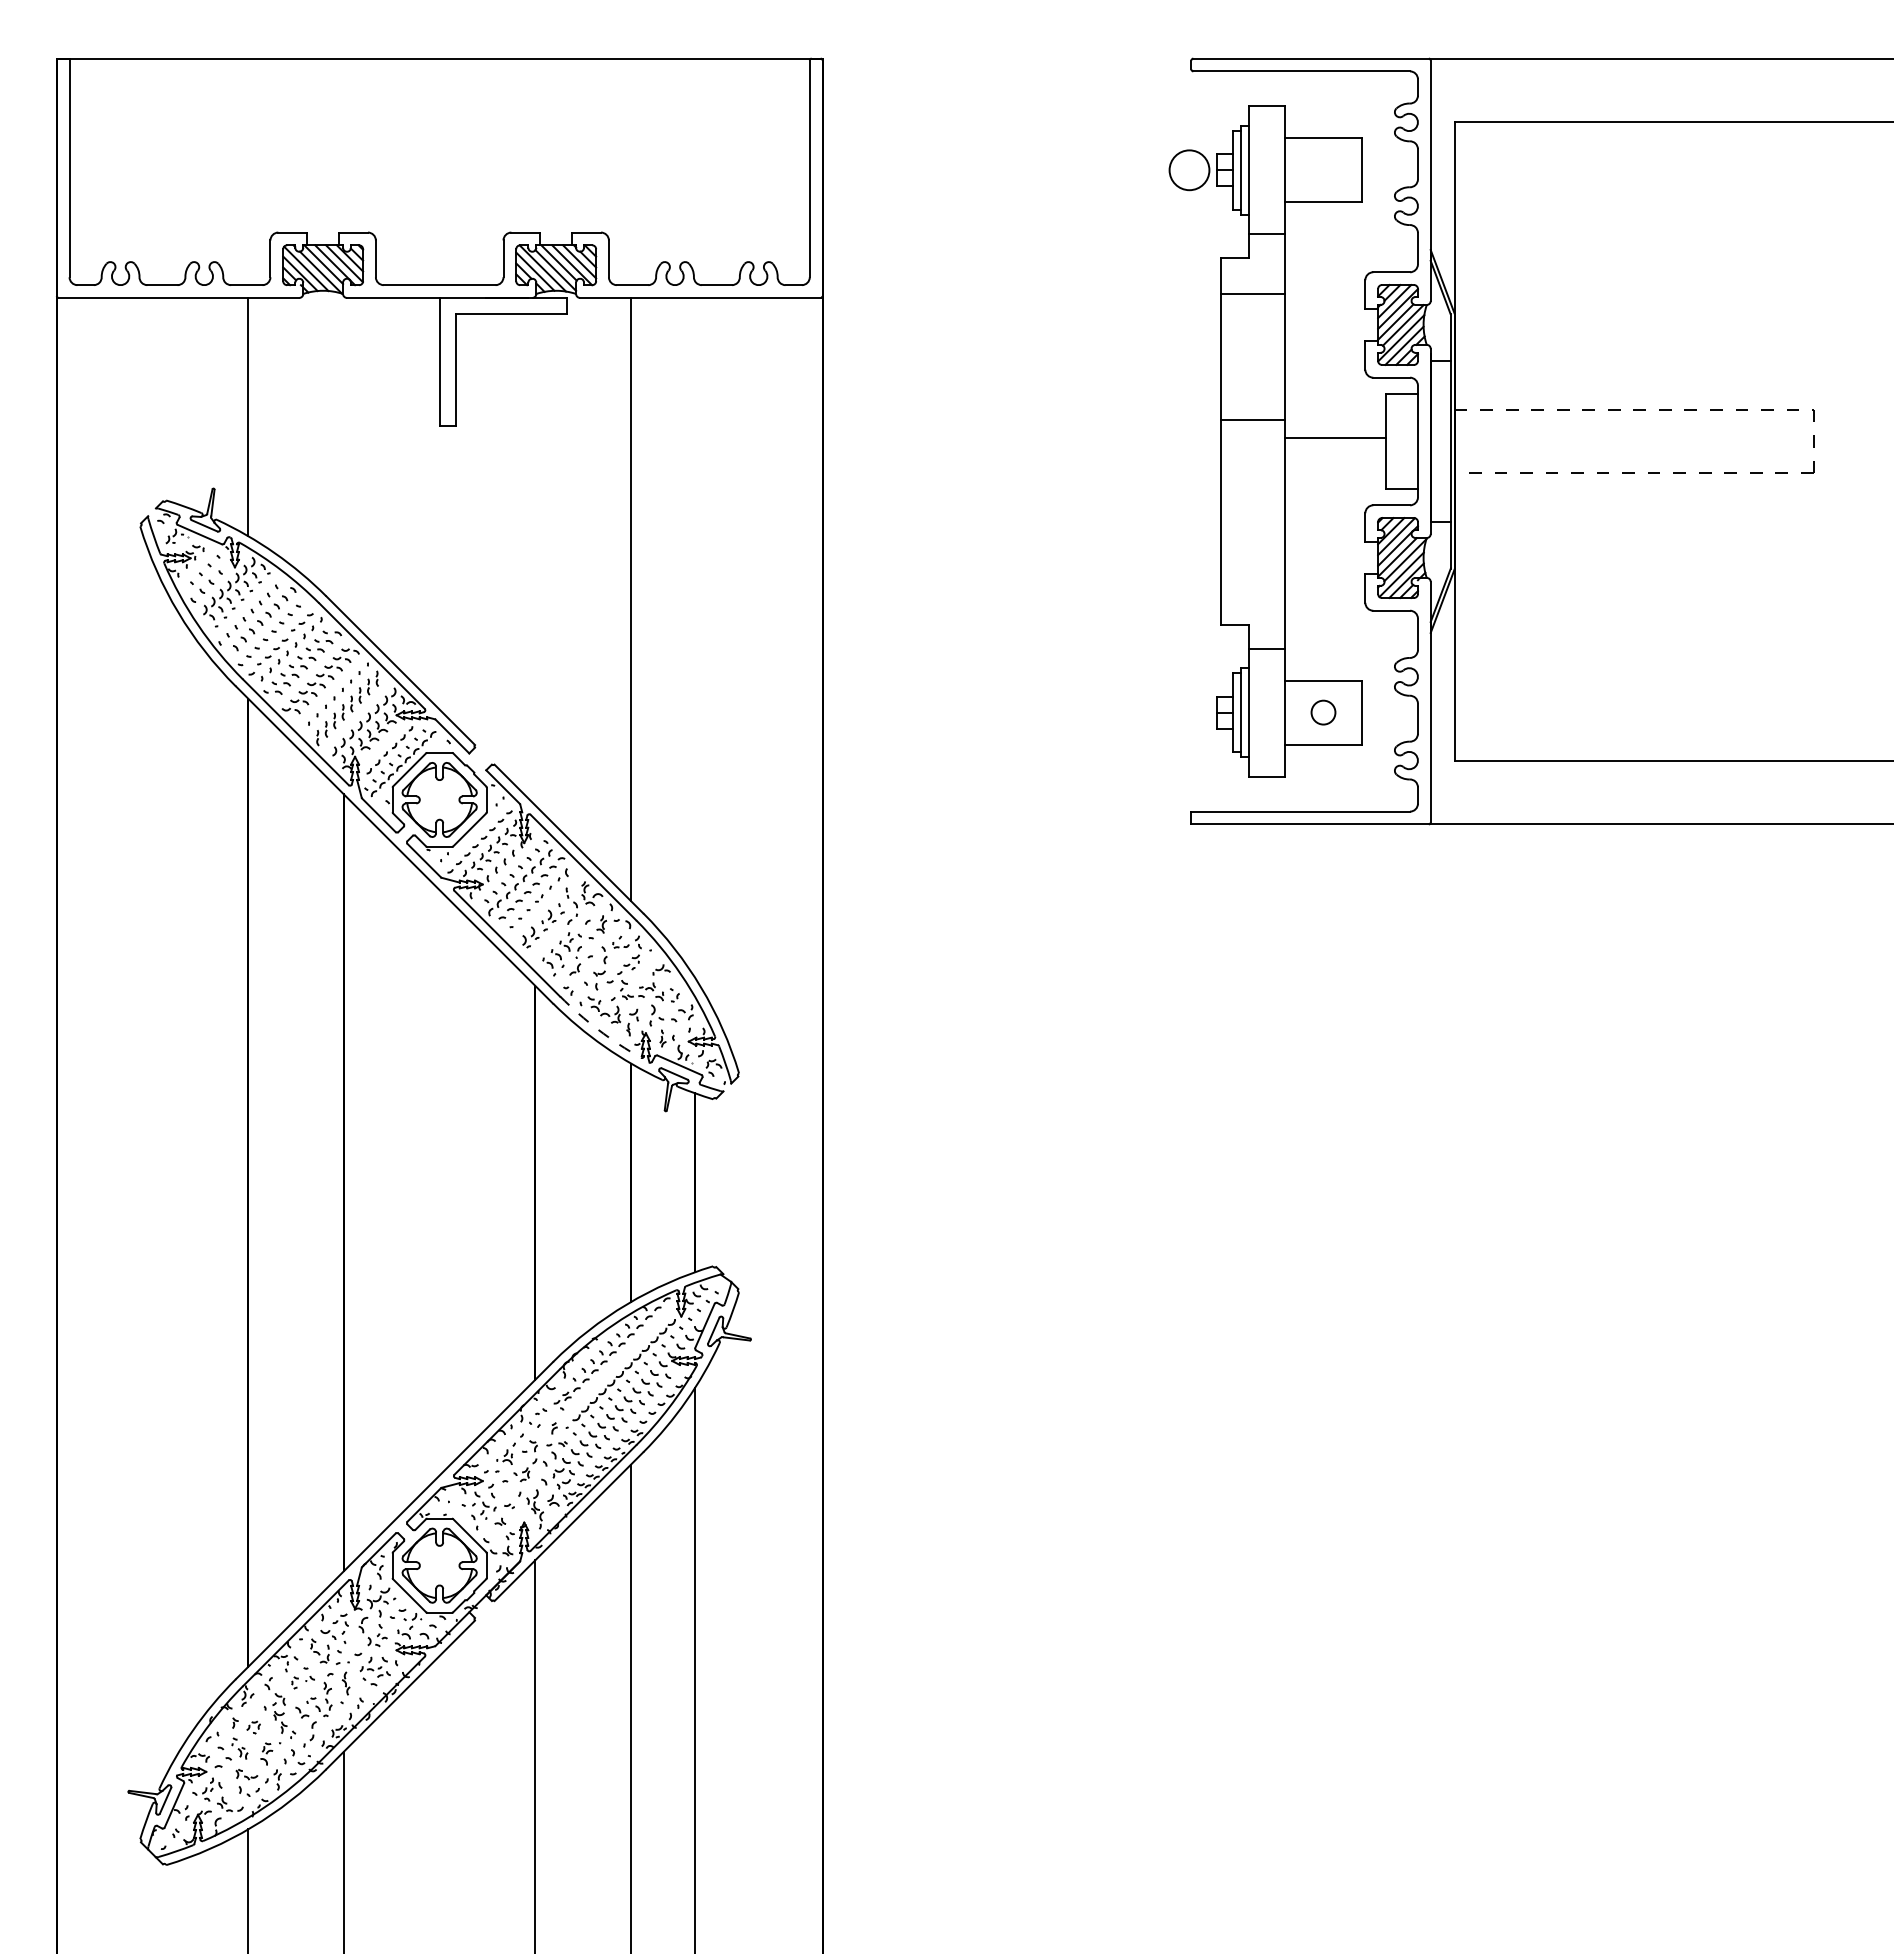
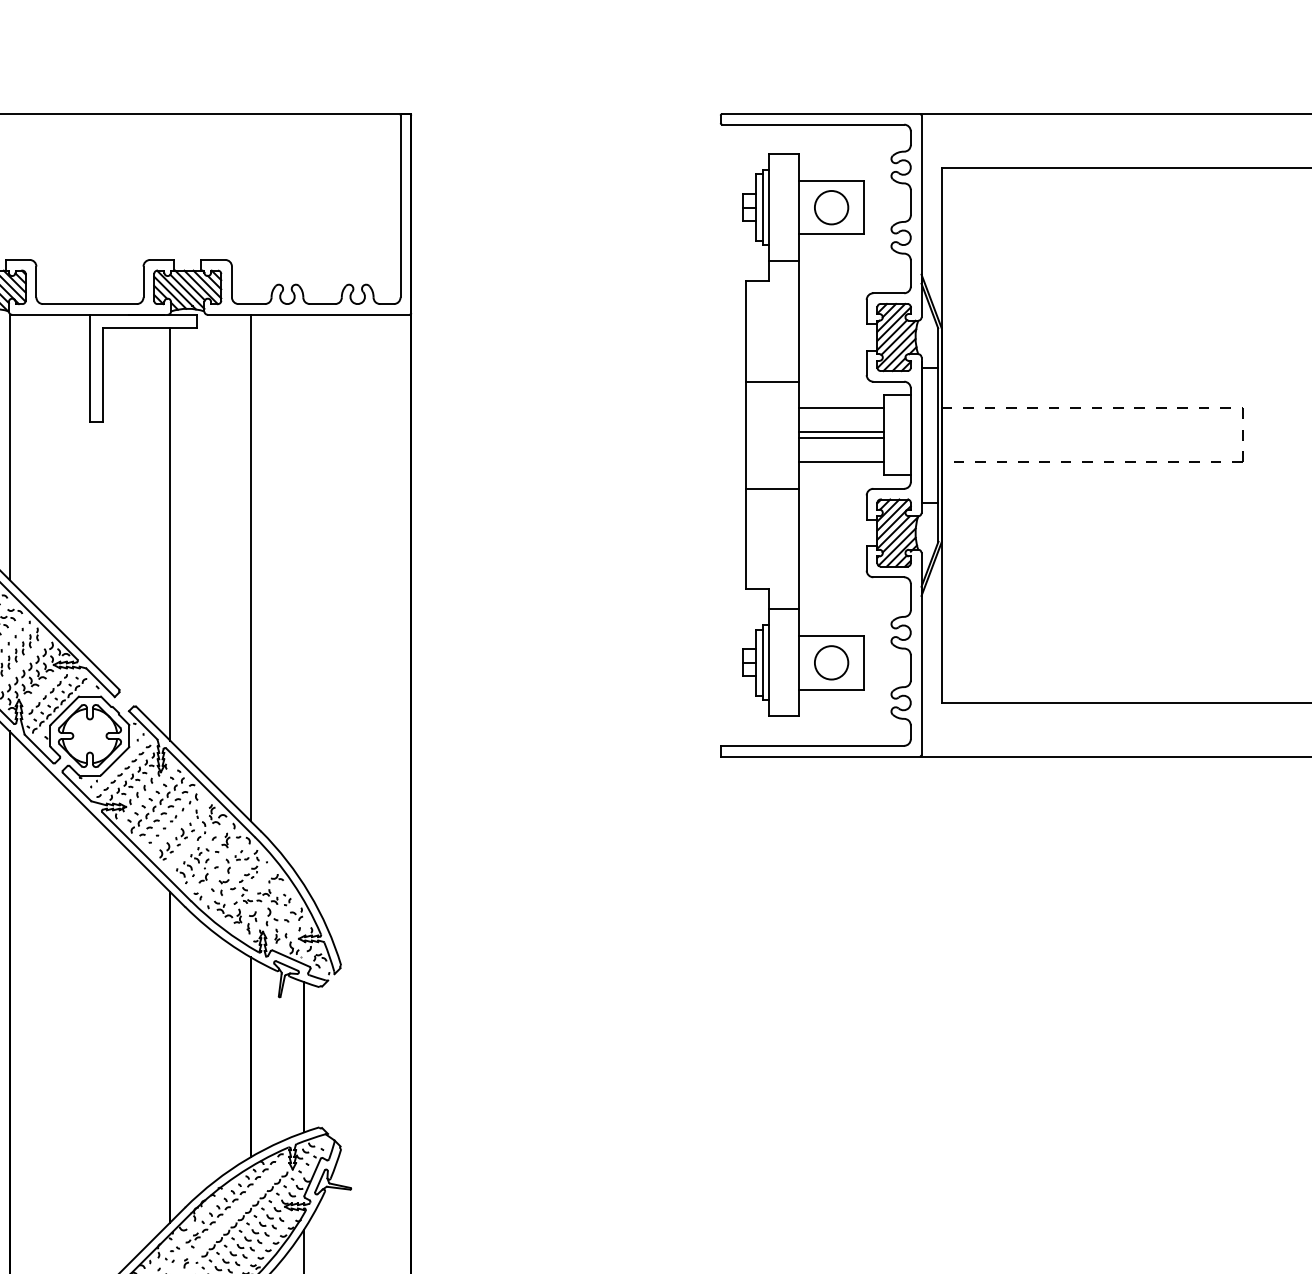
circle: (1189, 170) -> (831, 207), moved
line: (1253, 293) -> (772, 381), moved
line: (1335, 409) -> (841, 408), added
line: (1253, 420) -> (772, 488), moved
line: (1335, 445) -> (841, 438), added
line: (343, 455) -> (9, 447), added
line: (1335, 473) -> (841, 462), added
line: (535, 559) -> (170, 534), added
circle: (1323, 712) -> (831, 662), size x1.67
arc: (598, 1029) -> (223, 928), dashed -> solid

